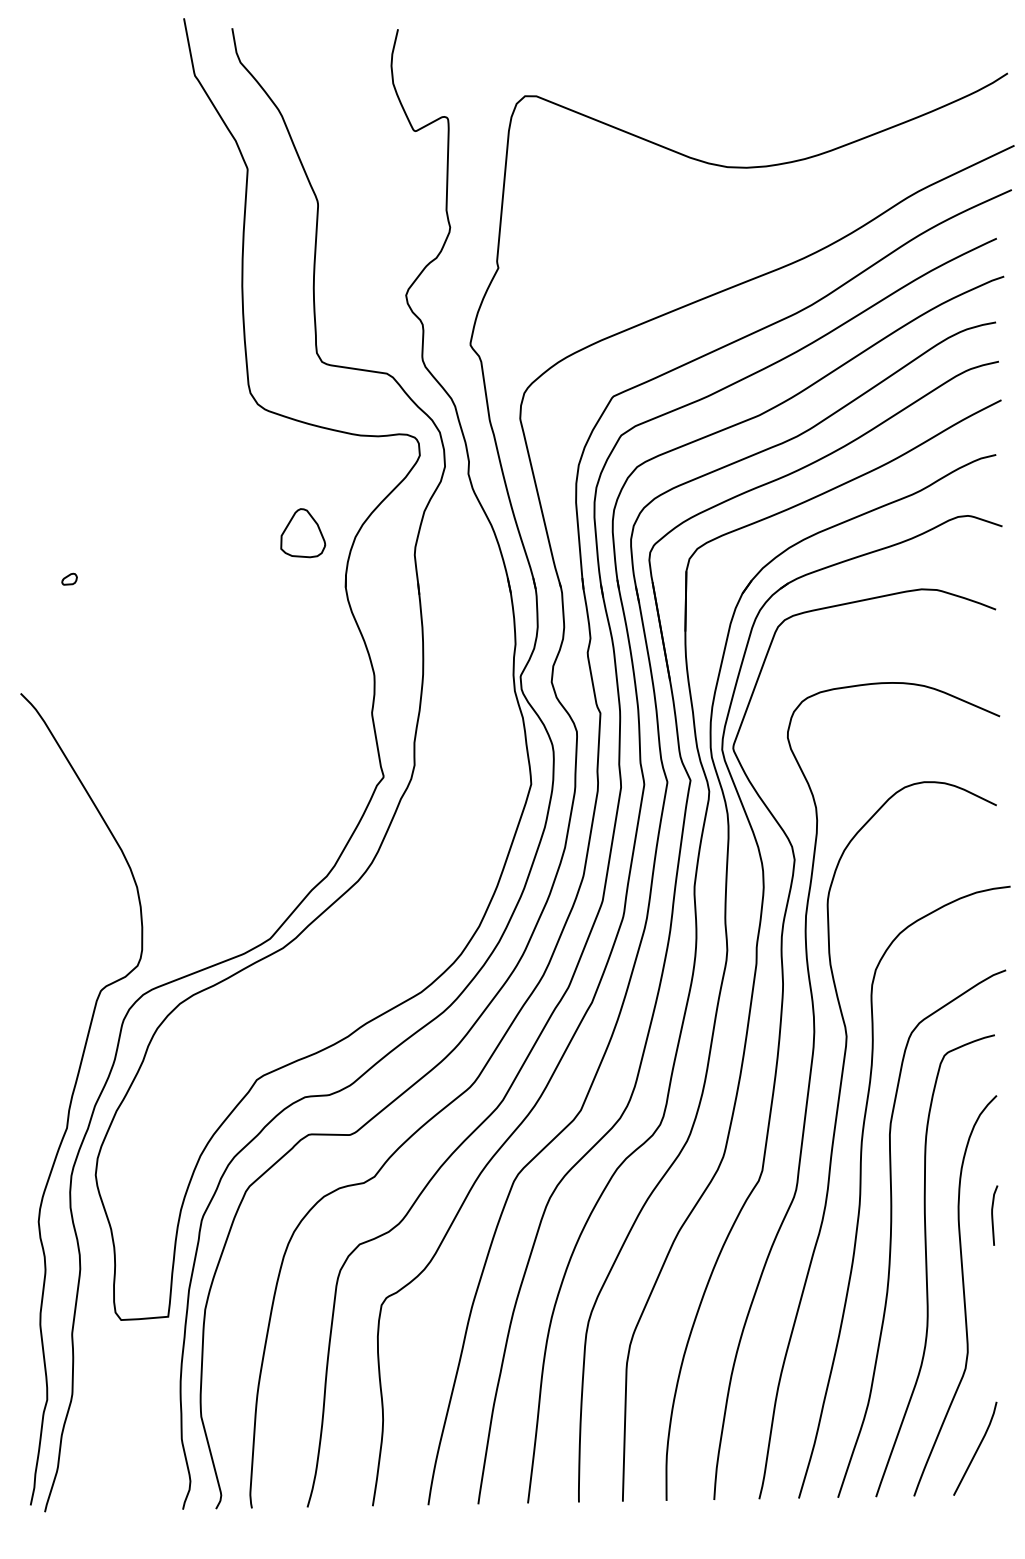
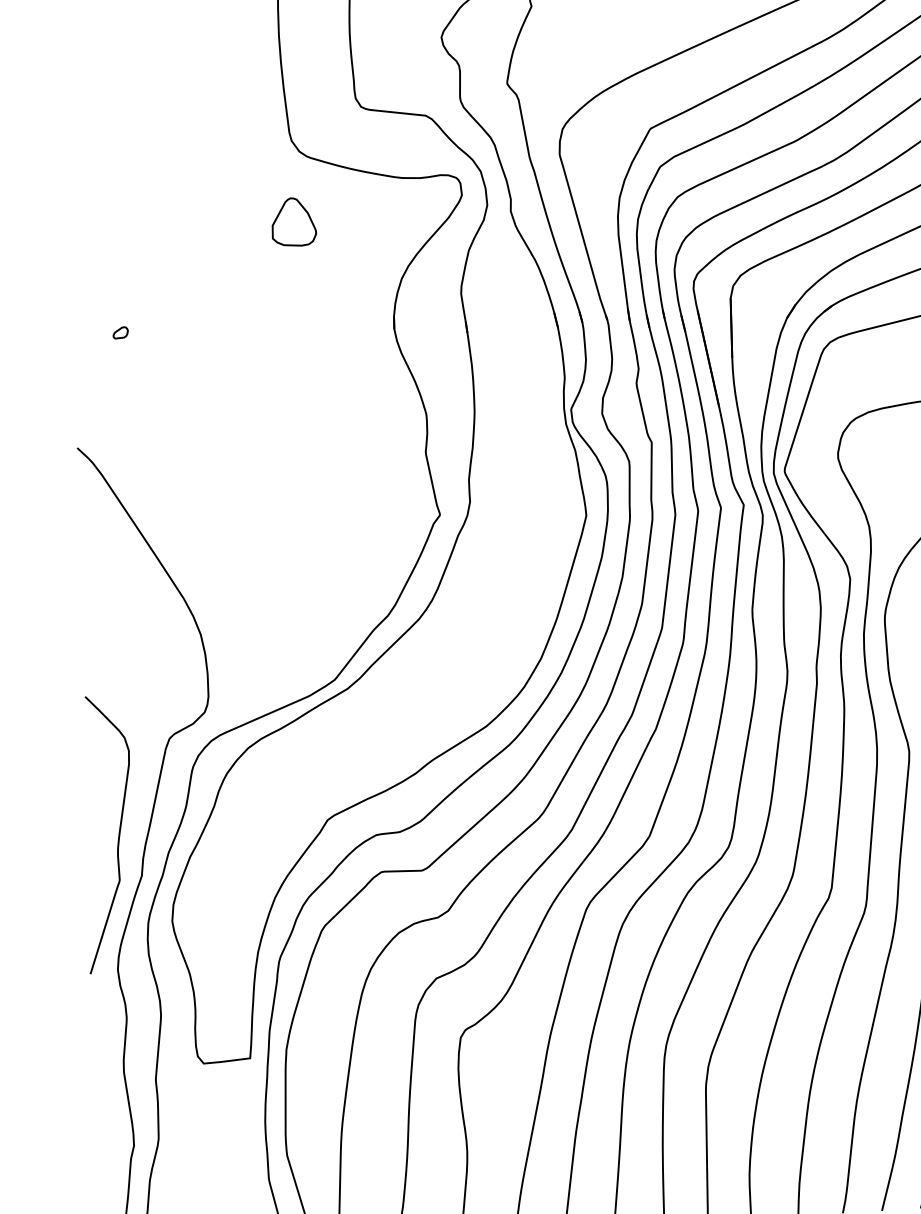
part: (303, 533) -> (294, 222), moved
curve: (44, 1088) -> (117, 837), added

